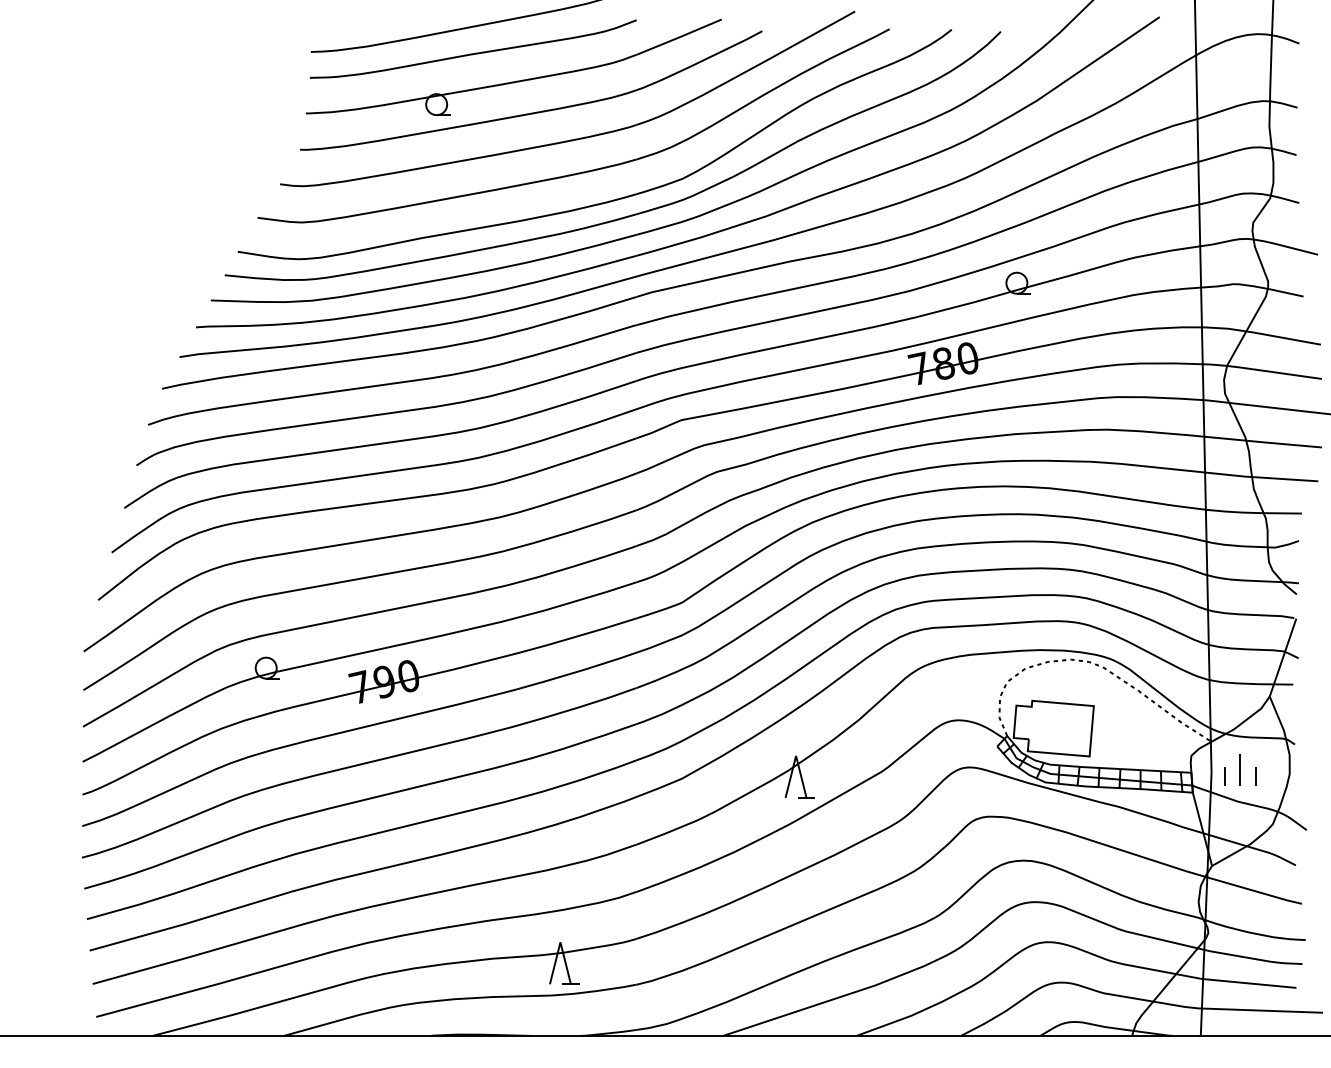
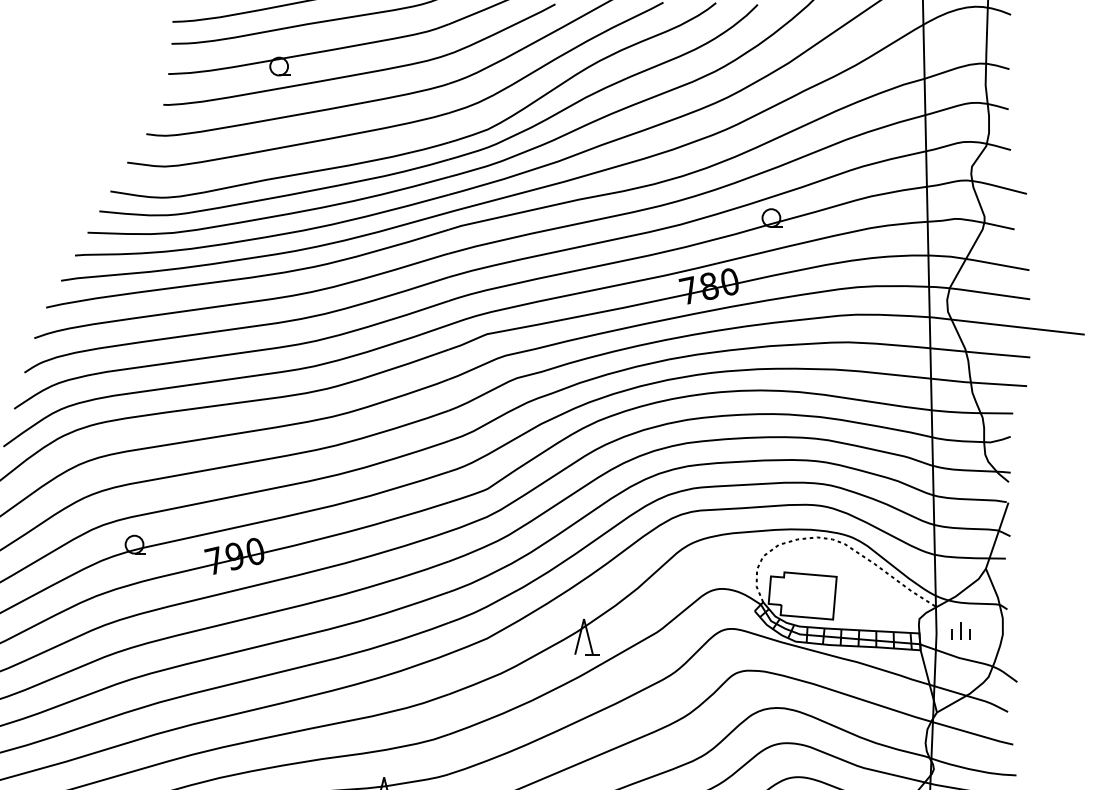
part: (1240, 769) -> (961, 630), size x0.7

